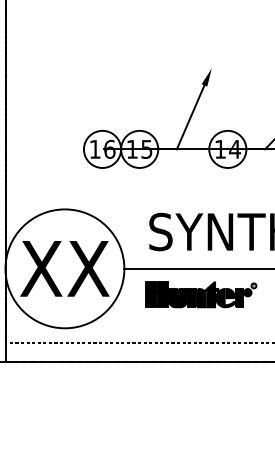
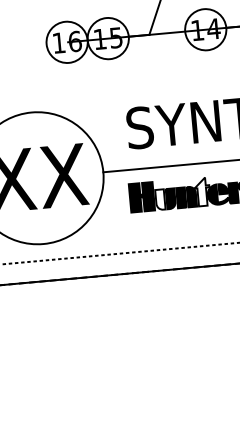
fill: (211, 294) -> (202, 191), removed
fill: (173, 298) -> (160, 200), removed

